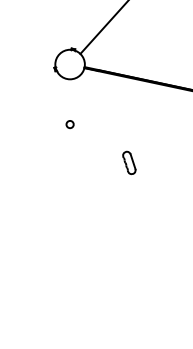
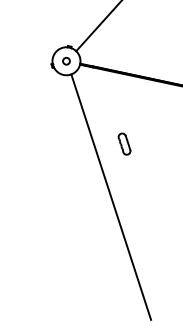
circle: (69, 124) -> (65, 61), moved
part: (129, 162) -> (124, 143), moved
line: (117, 207) -> (111, 196), added

